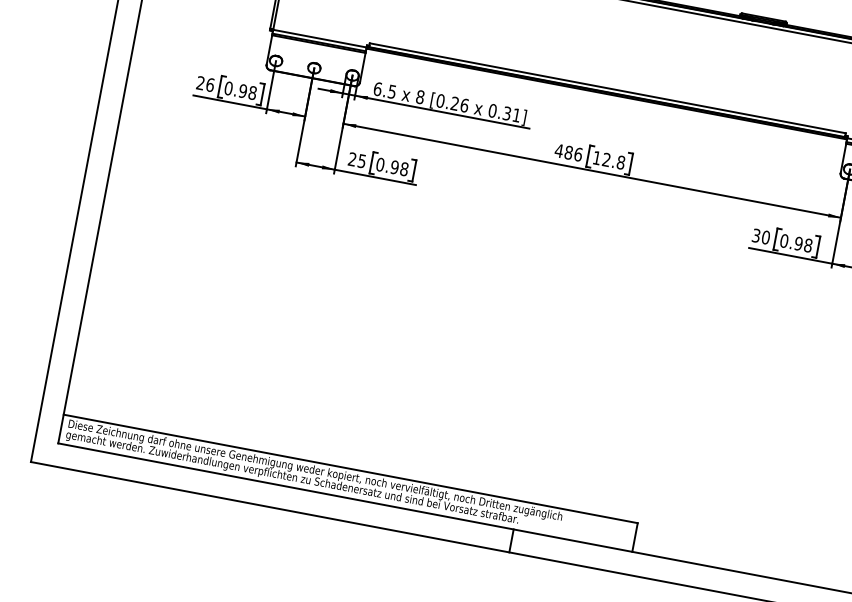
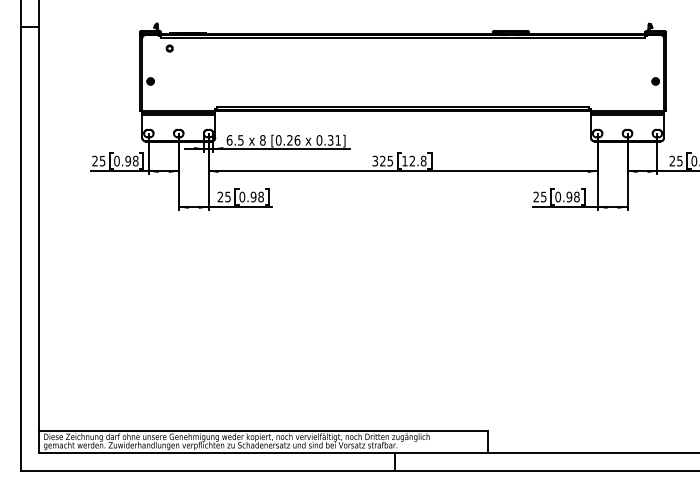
text: (210, 84) -> (102, 160), 26 -> 25
text: (568, 151) -> (382, 160), 486 -> 325
text: (760, 235) -> (539, 196), 30 -> 25

